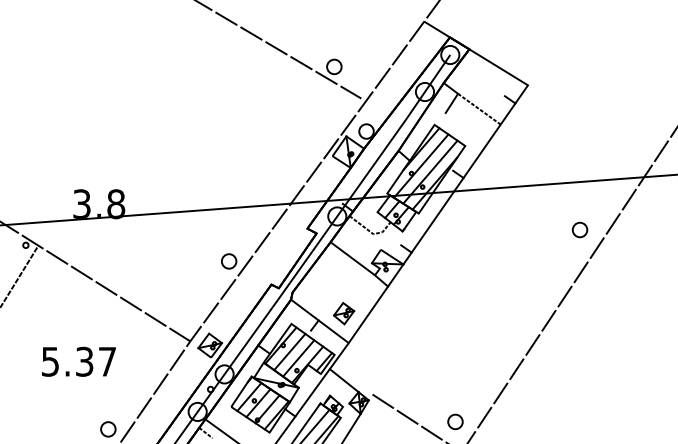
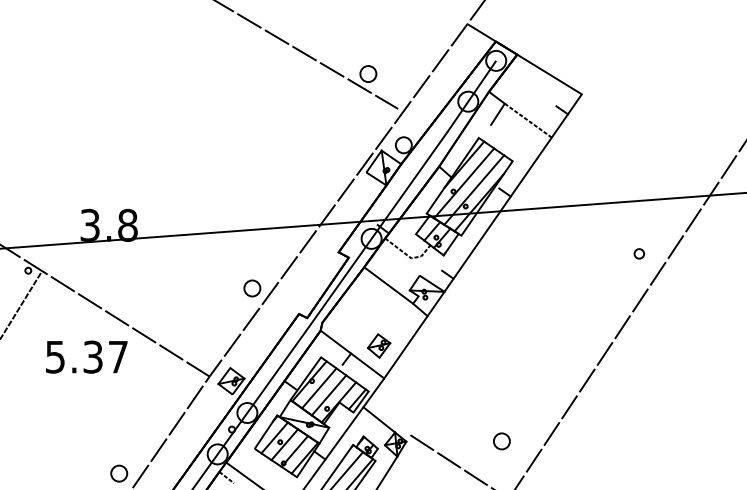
part: (580, 229) -> (639, 253), size x0.6
text: (78, 361) -> (86, 356), moved
part: (455, 422) -> (501, 441), moved

